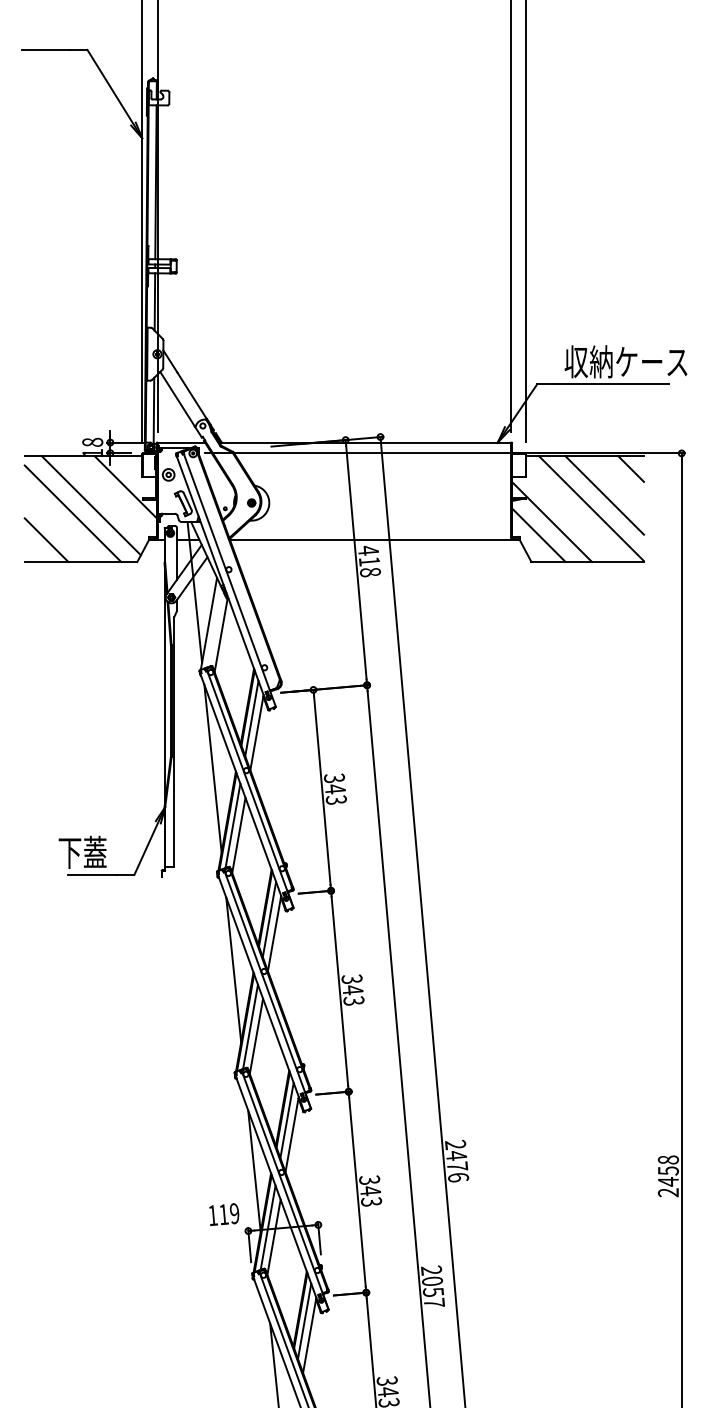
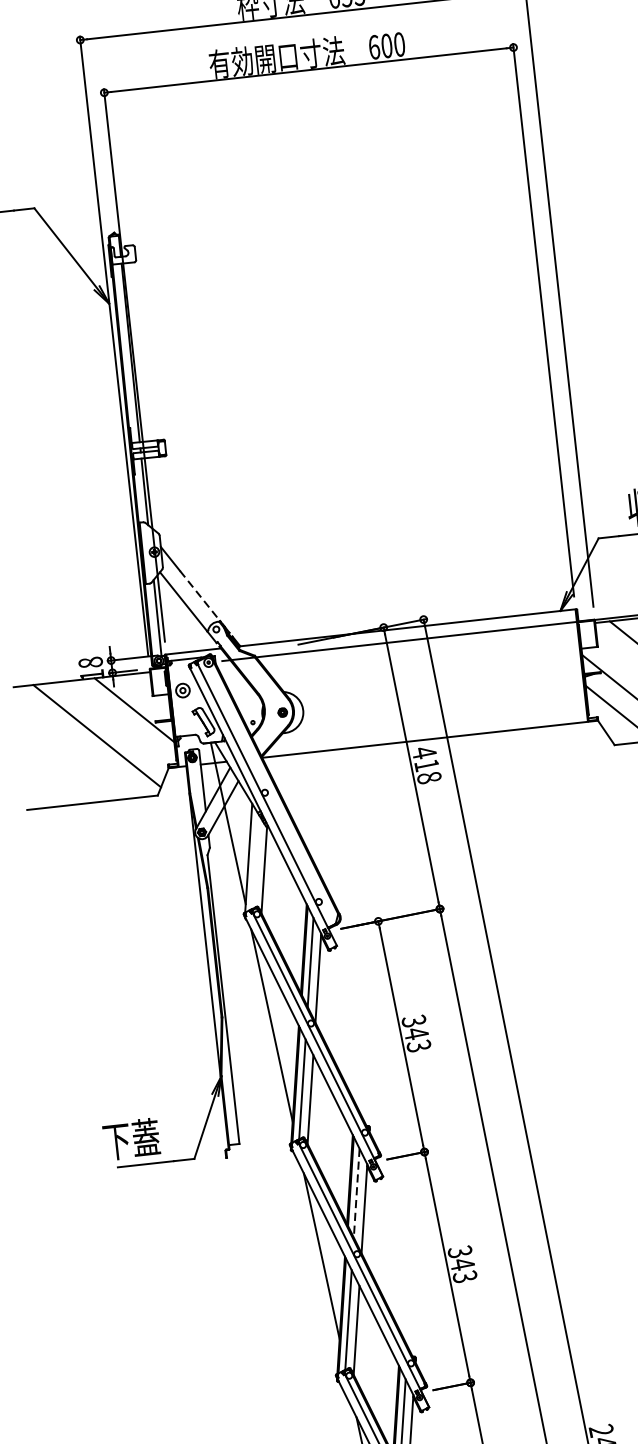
line: (192, 397) -> (200, 597), solid -> dashed
line: (72, 513) -> (76, 747), removed
line: (46, 539) -> (49, 781), removed
line: (269, 920) -> (356, 1194), solid -> dashed

